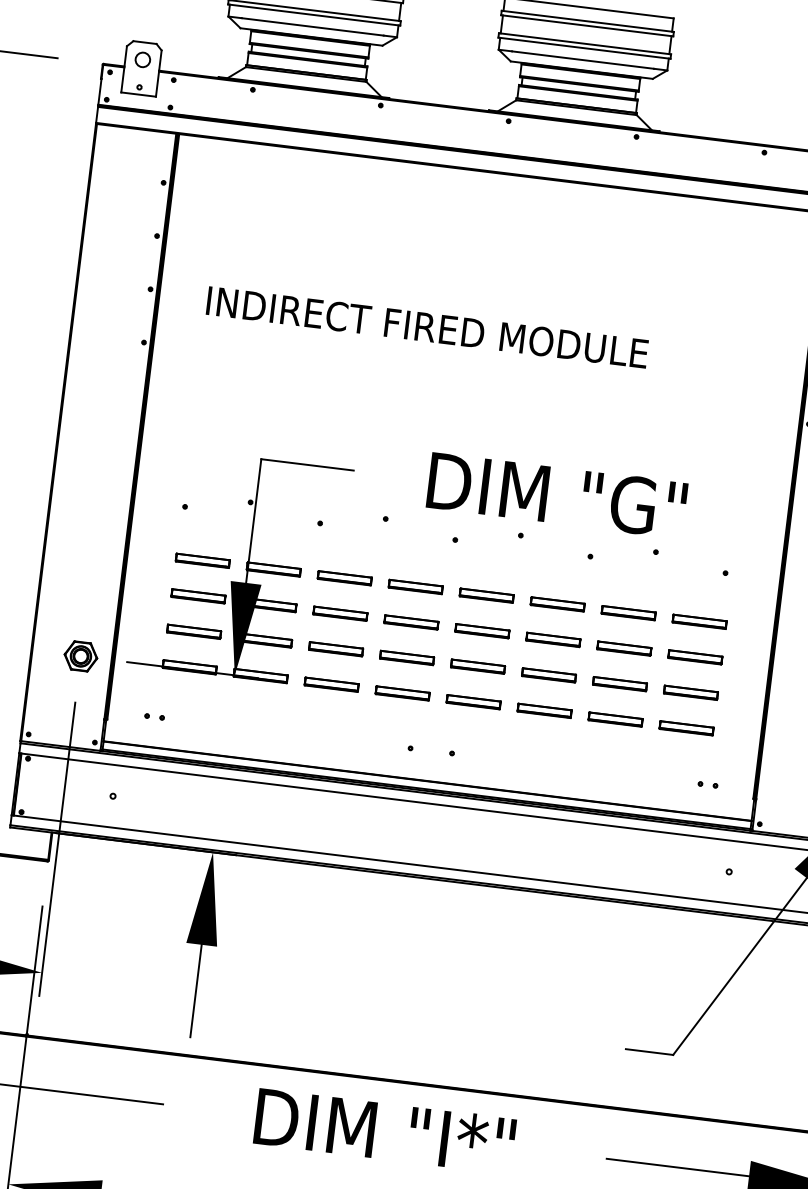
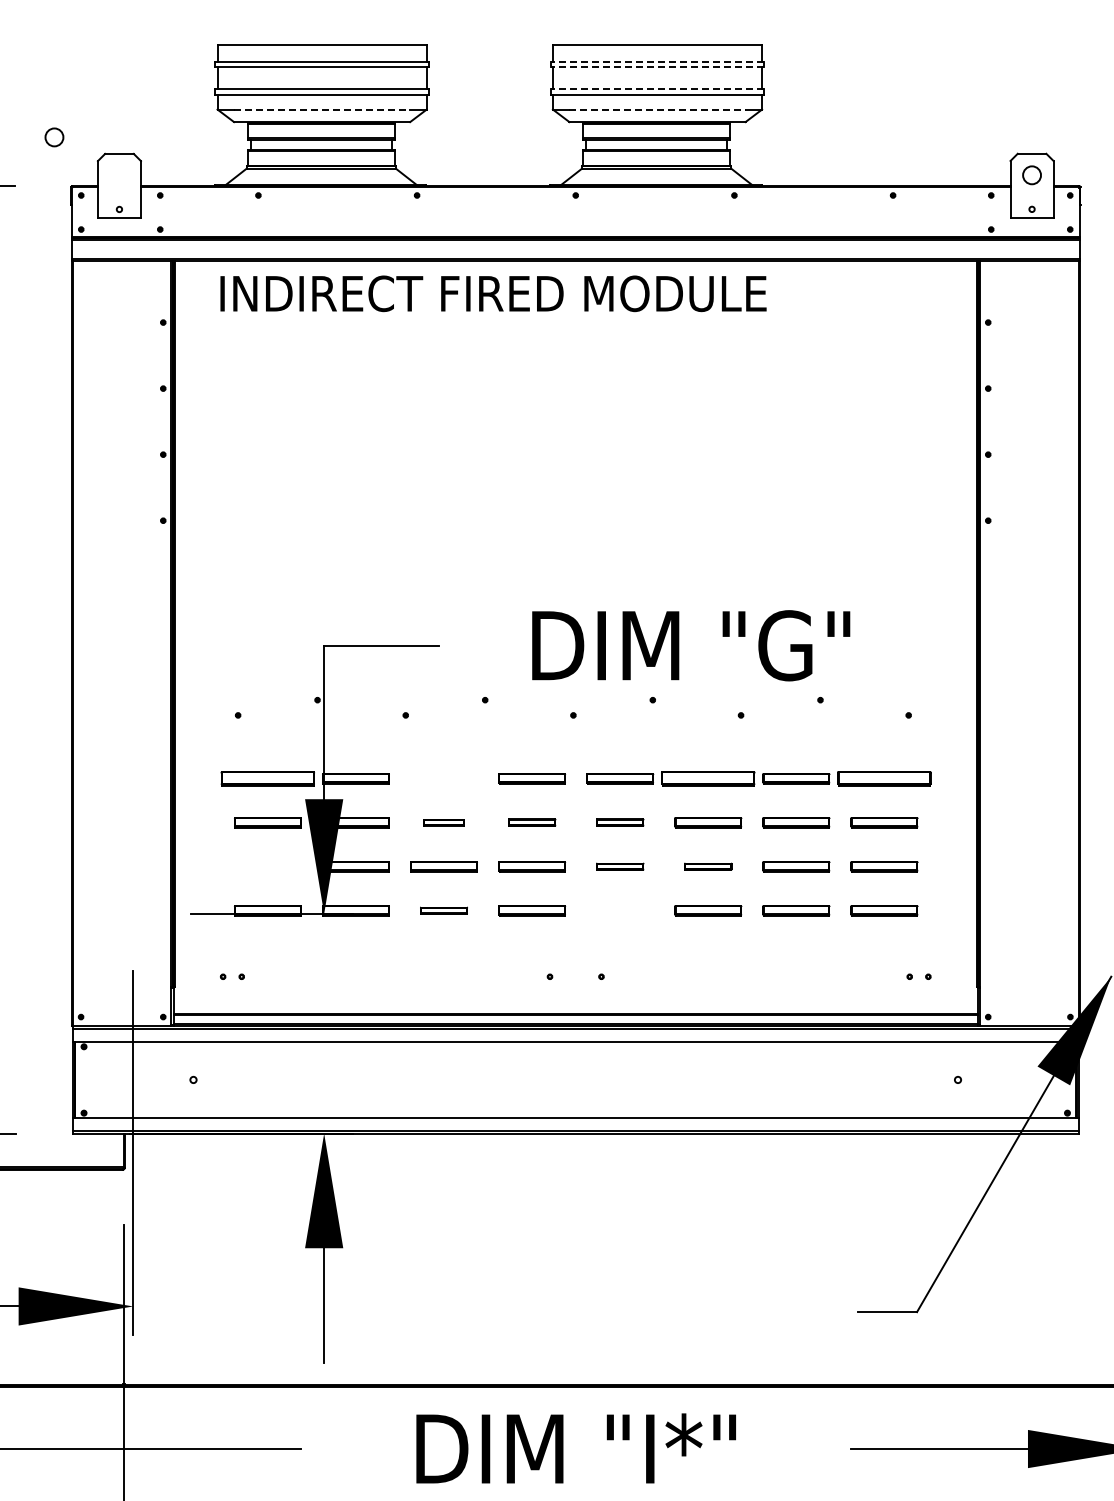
line: (587, 21) -> (657, 61), solid -> dashed
line: (313, 26) -> (322, 109), solid -> dashed
line: (587, 26) -> (657, 67), solid -> dashed
line: (585, 43) -> (657, 89), solid -> dashed
circle: (142, 59) -> (54, 137), moved
line: (583, 60) -> (658, 109), solid -> dashed
text: (427, 327) -> (493, 293), moved
part: (202, 560) -> (267, 778), size x1.4
part: (344, 578) -> (443, 778), removed
part: (557, 604) -> (708, 778), size x1.4
part: (340, 613) -> (443, 822), size x0.6
part: (699, 621) -> (884, 778), size x1.4
part: (411, 622) -> (532, 822), size x0.7
part: (193, 631) -> (267, 866), removed
part: (482, 631) -> (620, 822), size x0.7
part: (81, 656) -> (133, 913), removed
part: (478, 666) -> (620, 866), size x0.7
part: (549, 675) -> (708, 866), size x0.7
part: (331, 684) -> (443, 910), size x0.7
part: (473, 701) -> (620, 910), removed

